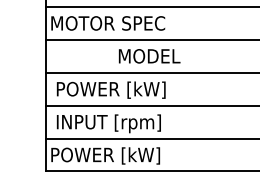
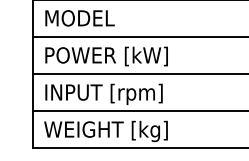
text: (149, 56) -> (79, 18), moved
text: (108, 156) -> (103, 131), POWER [kW] -> WEIGHT [kg]

